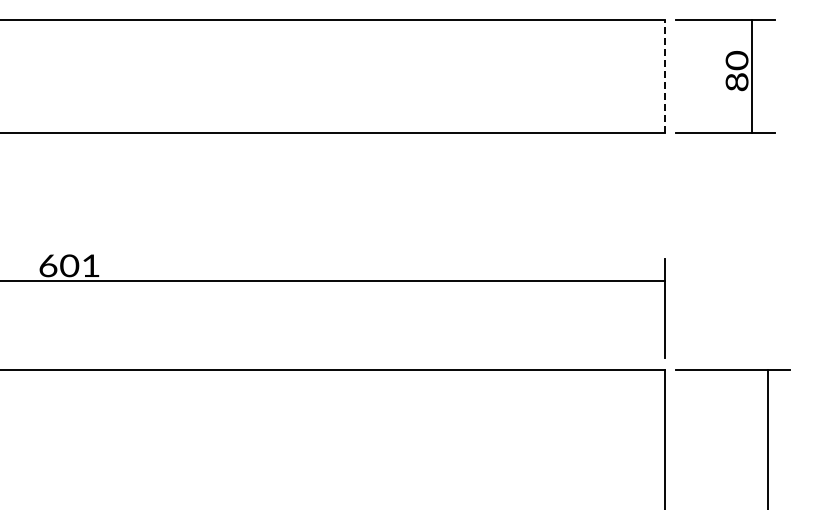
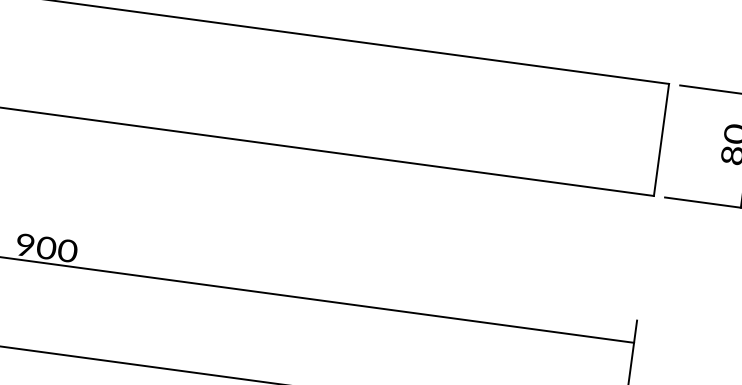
line: (664, 76) -> (661, 140), dashed -> solid
text: (69, 265) -> (46, 247), 601 -> 900

